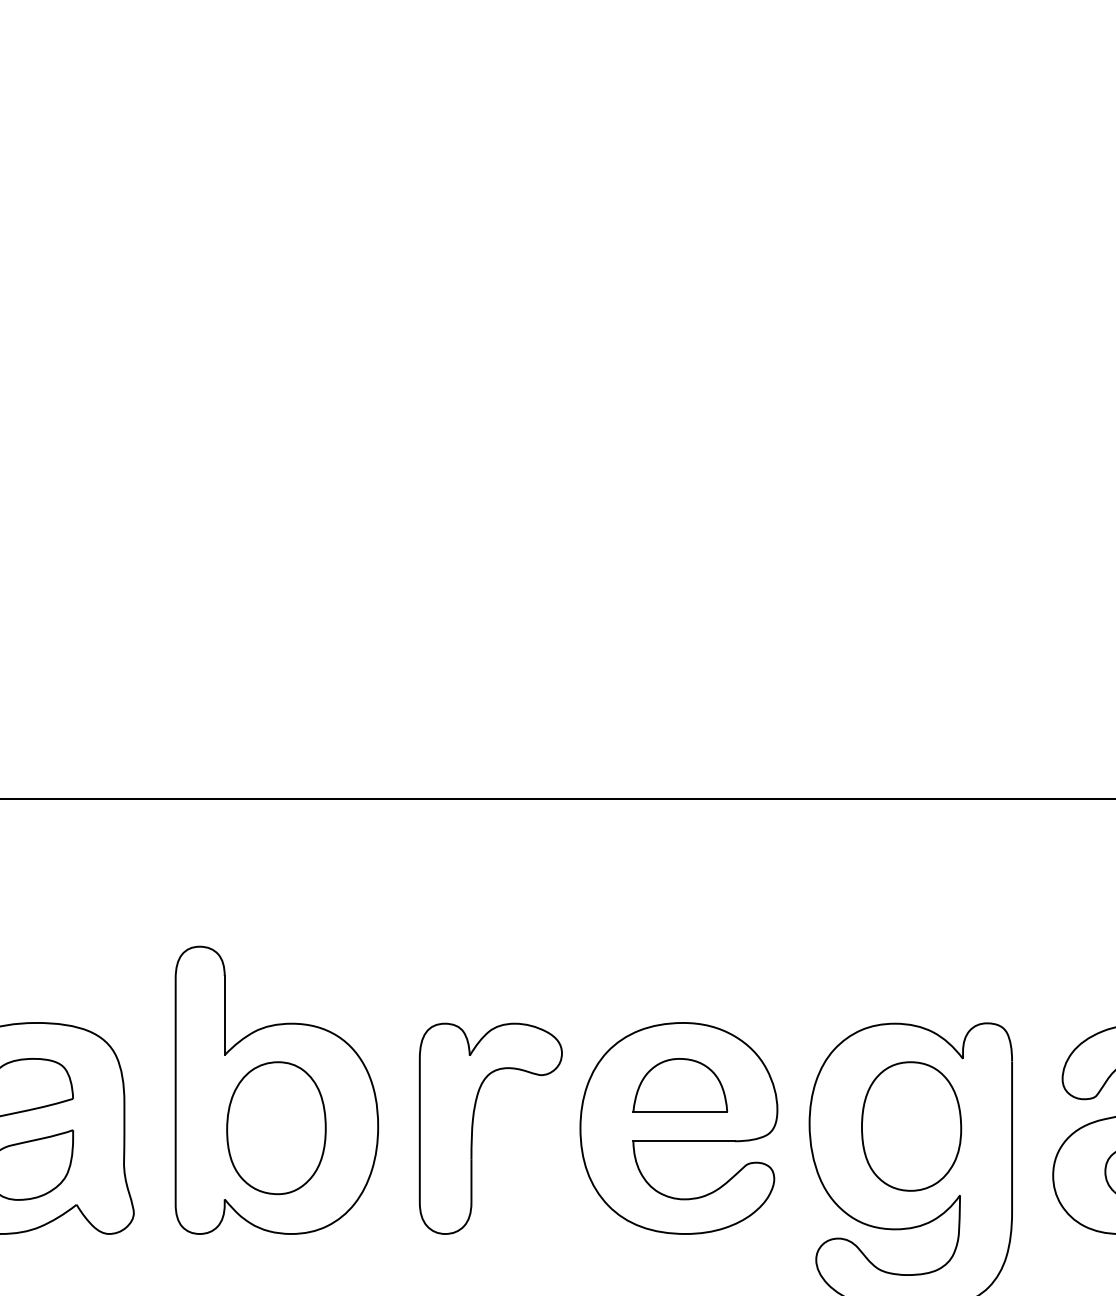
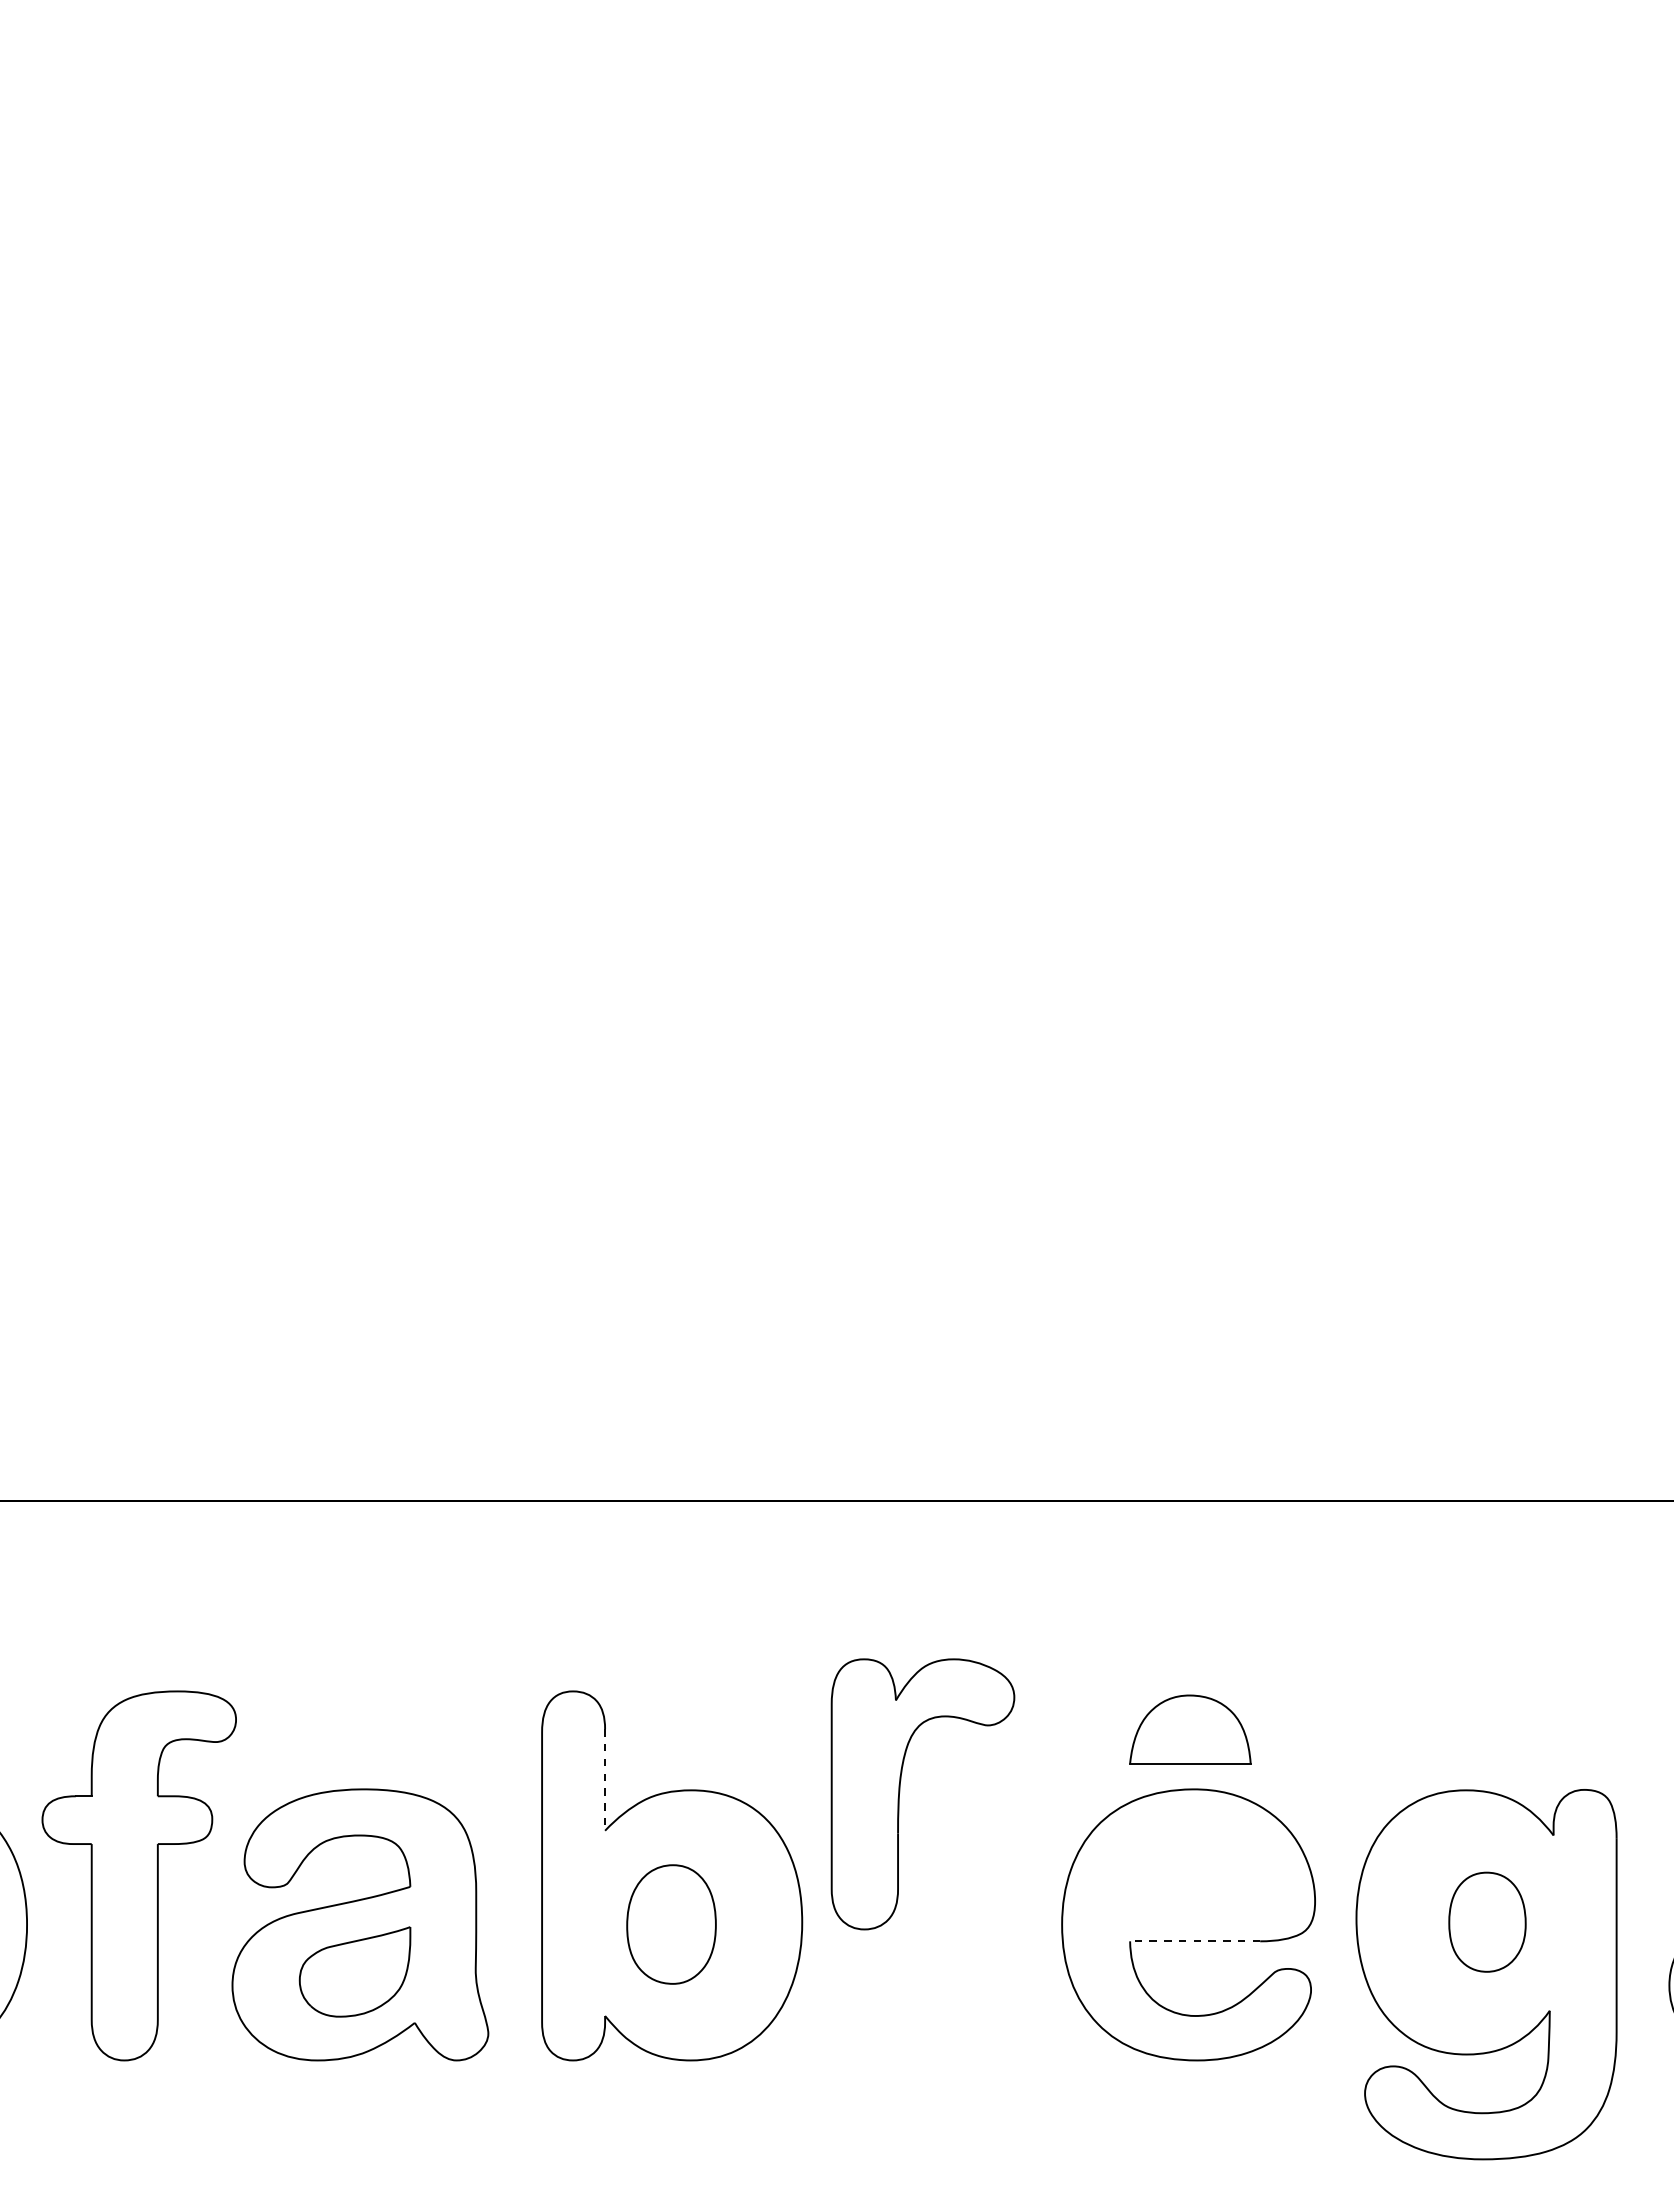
line: (225, 1015) -> (605, 1779), solid -> dashed
part: (680, 1085) -> (1190, 1729), moved
part: (911, 1125) -> (1487, 1921), size x0.6
part: (473, 1127) -> (900, 1792), moved
part: (276, 1128) -> (671, 1924), size x0.7
line: (683, 1141) -> (1194, 1941), solid -> dashed

